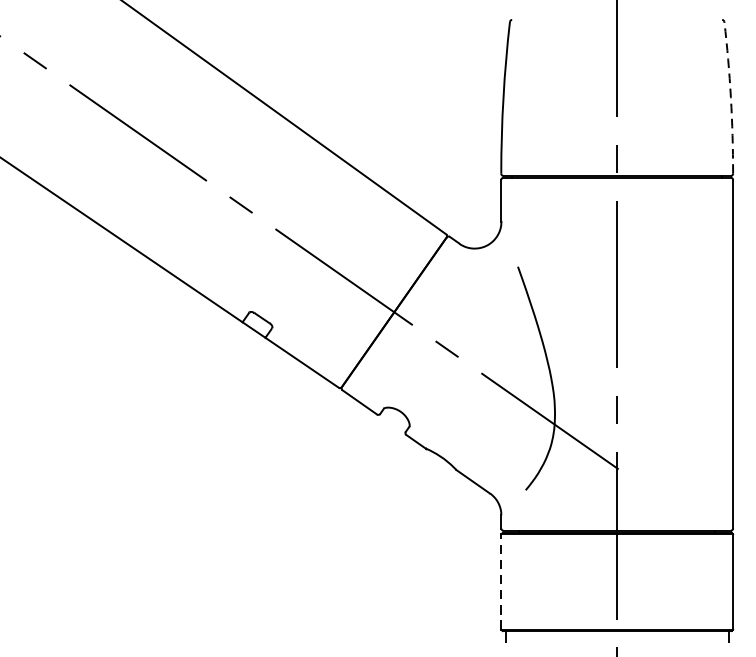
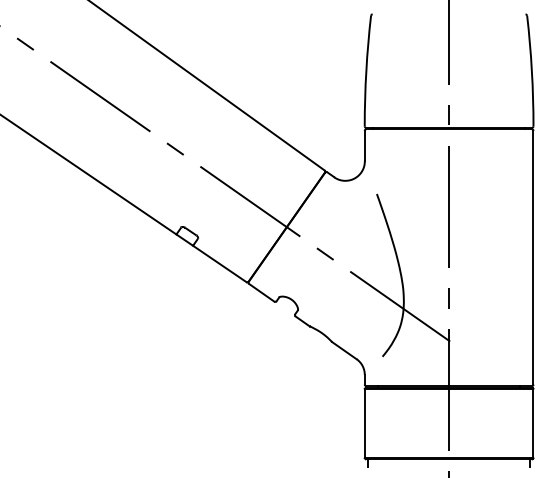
arc: (730, 97) -> (531, 70), dashed -> solid
line: (500, 581) -> (364, 423), dashed -> solid

